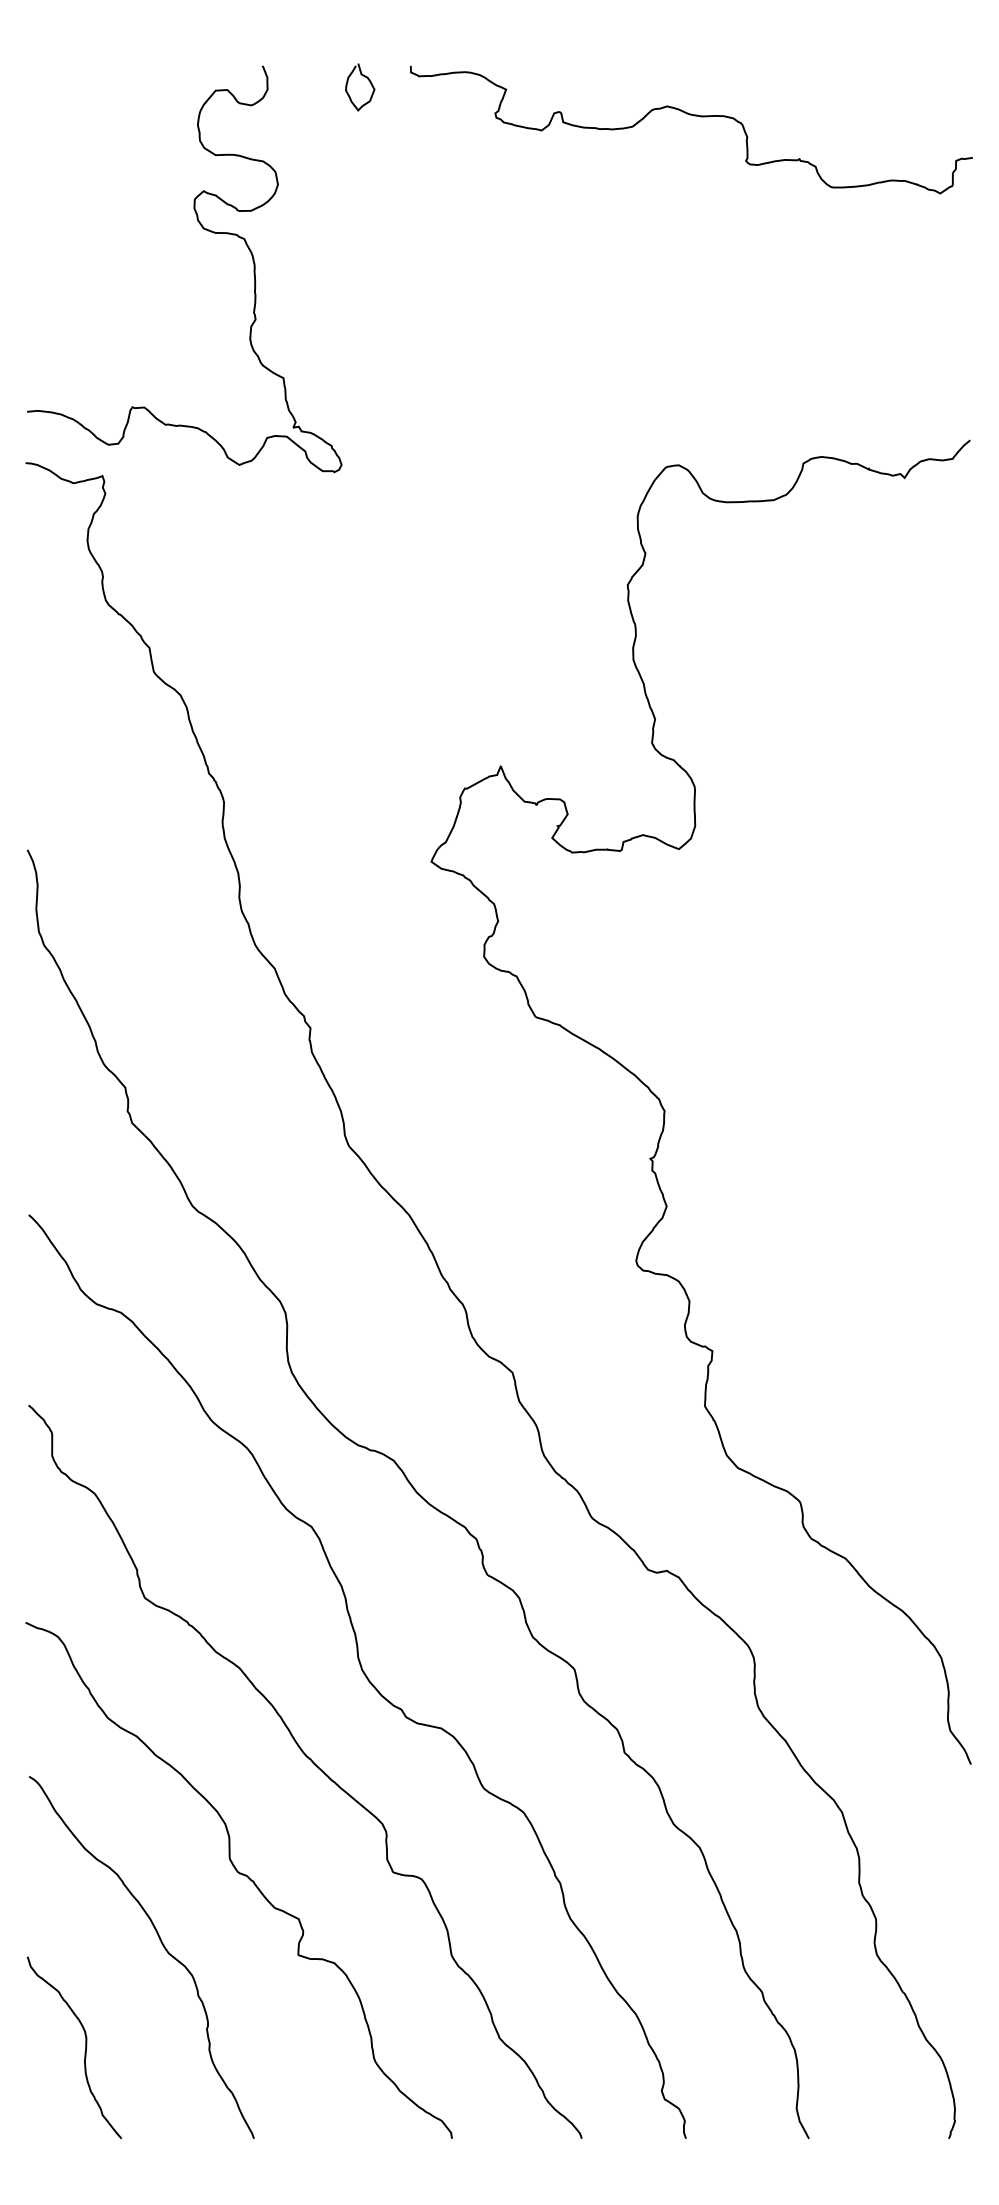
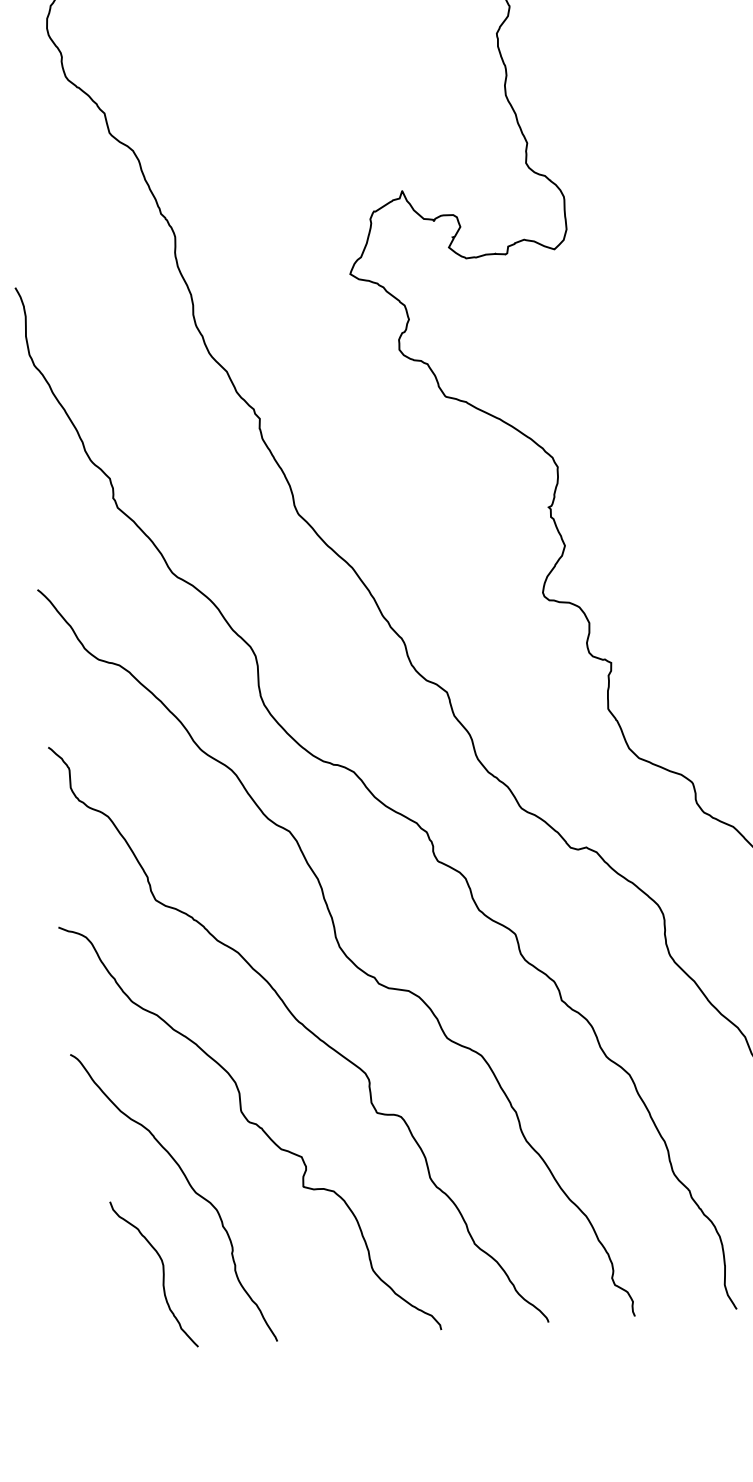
curve: (85, 2047) -> (163, 1273), moved

